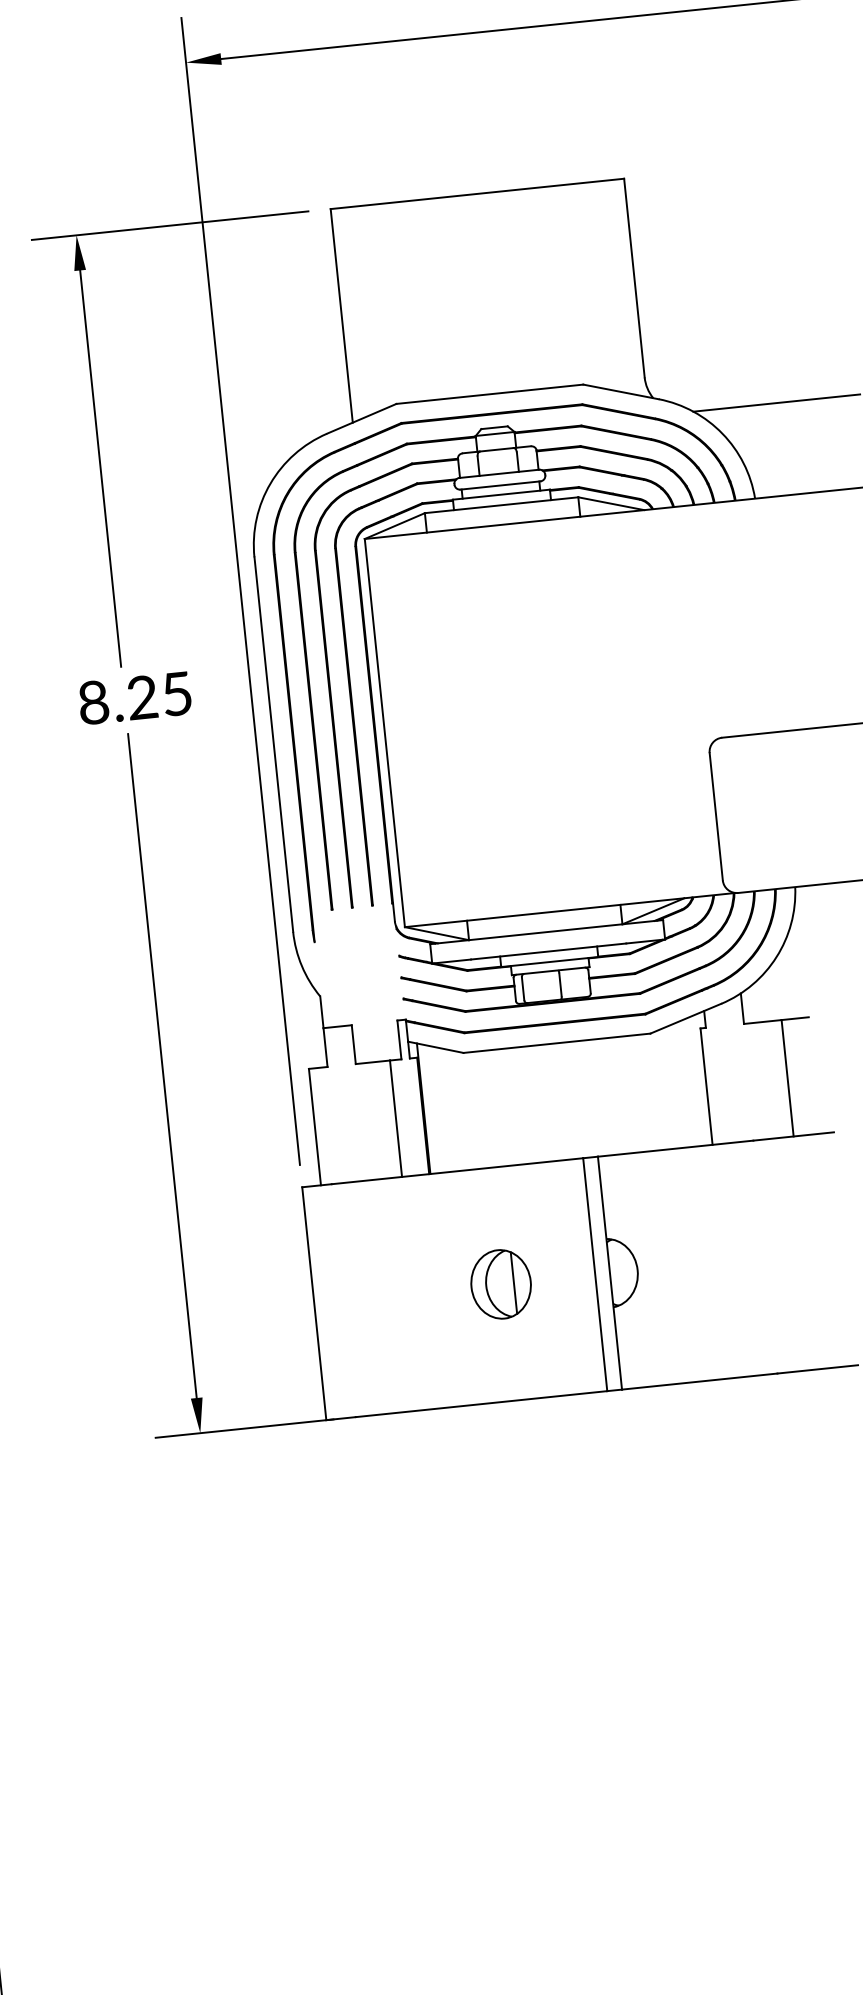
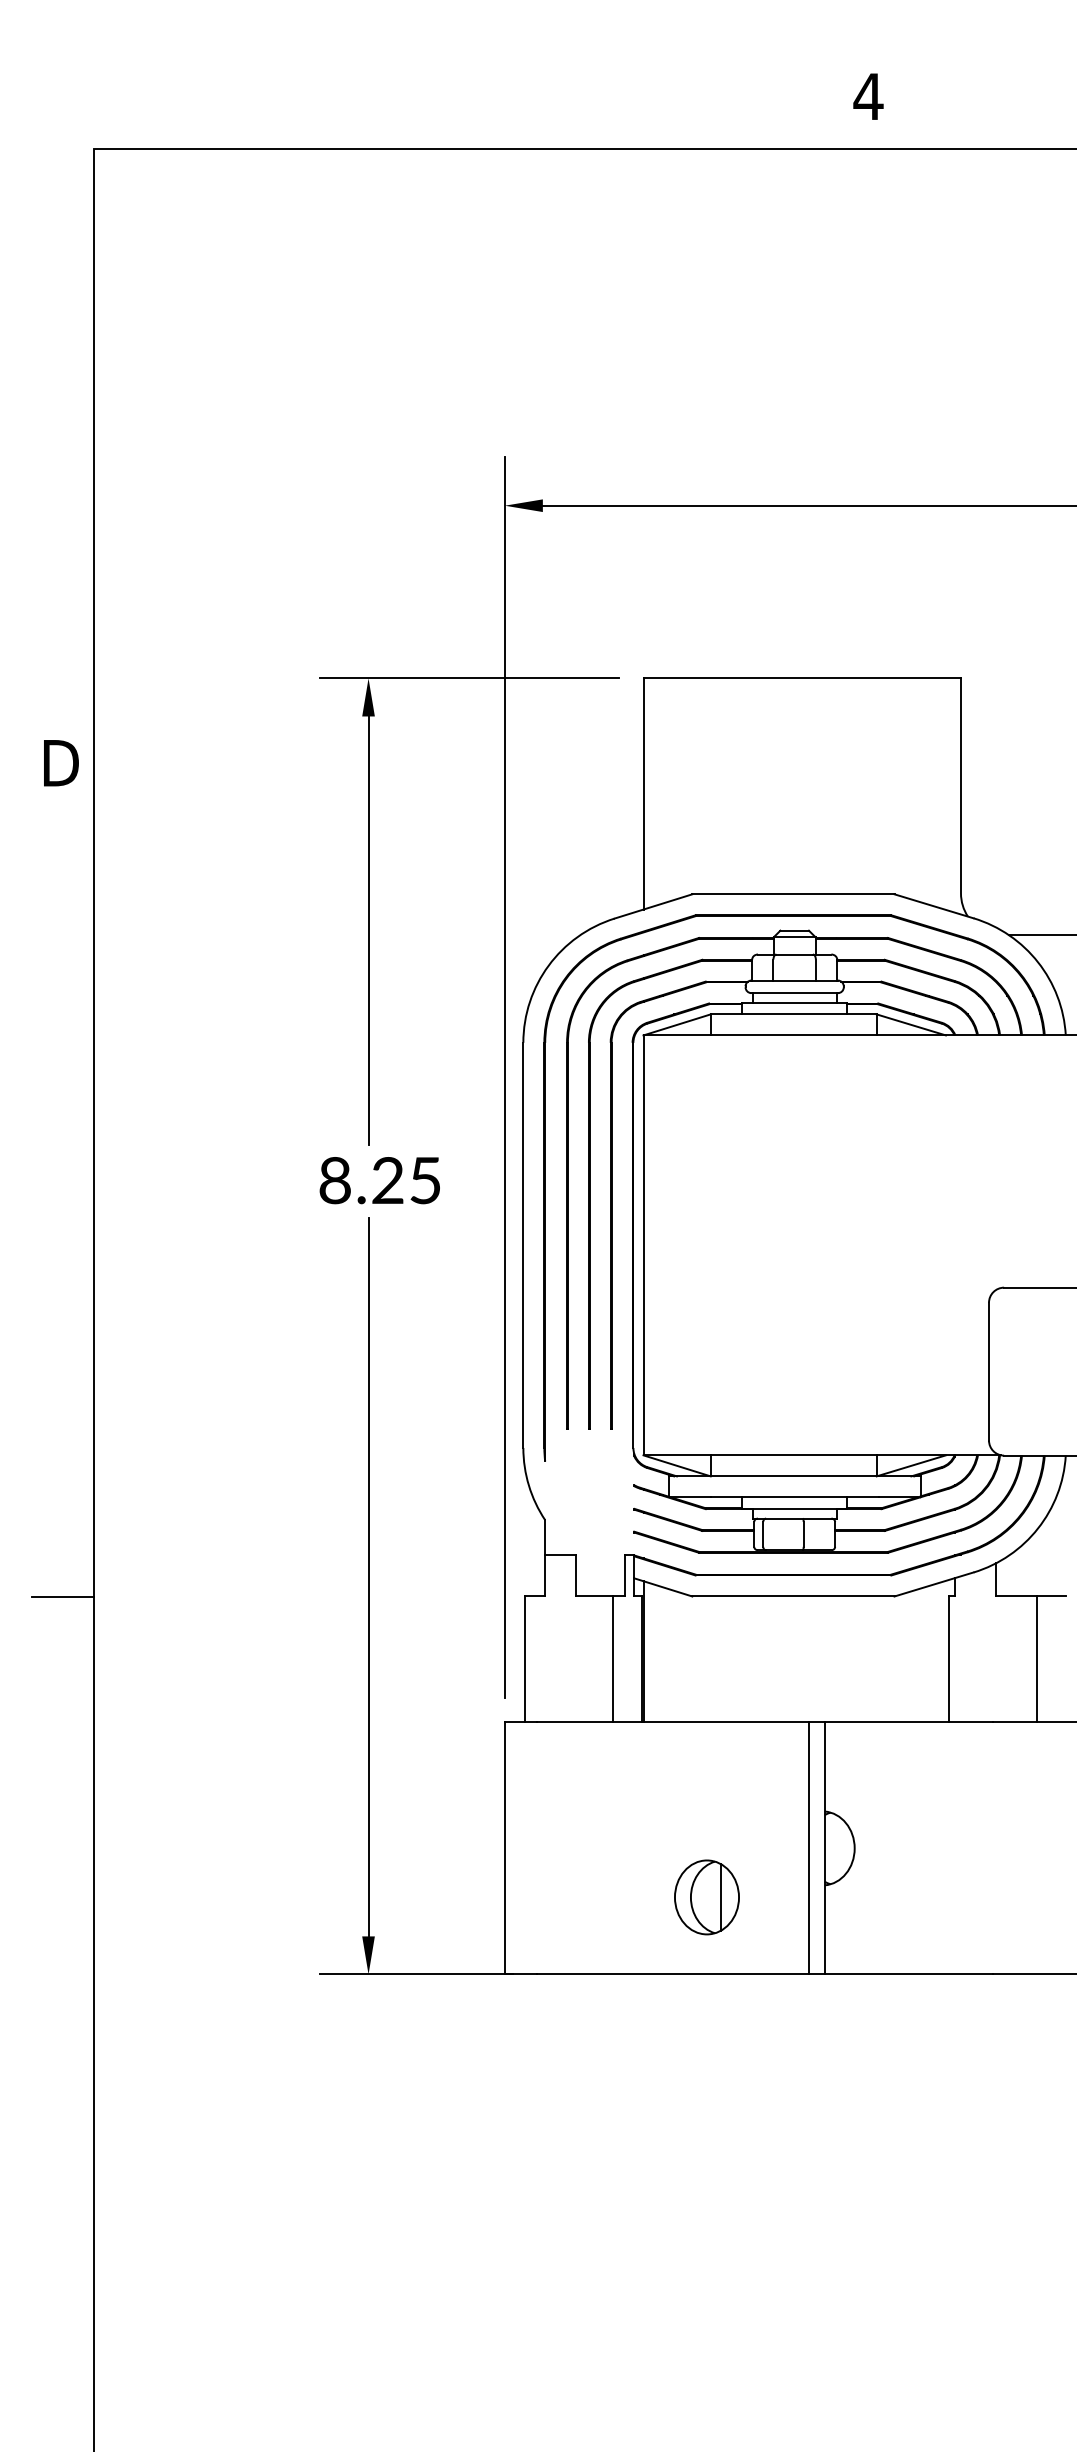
part: (500, 1284) -> (706, 1897), moved

